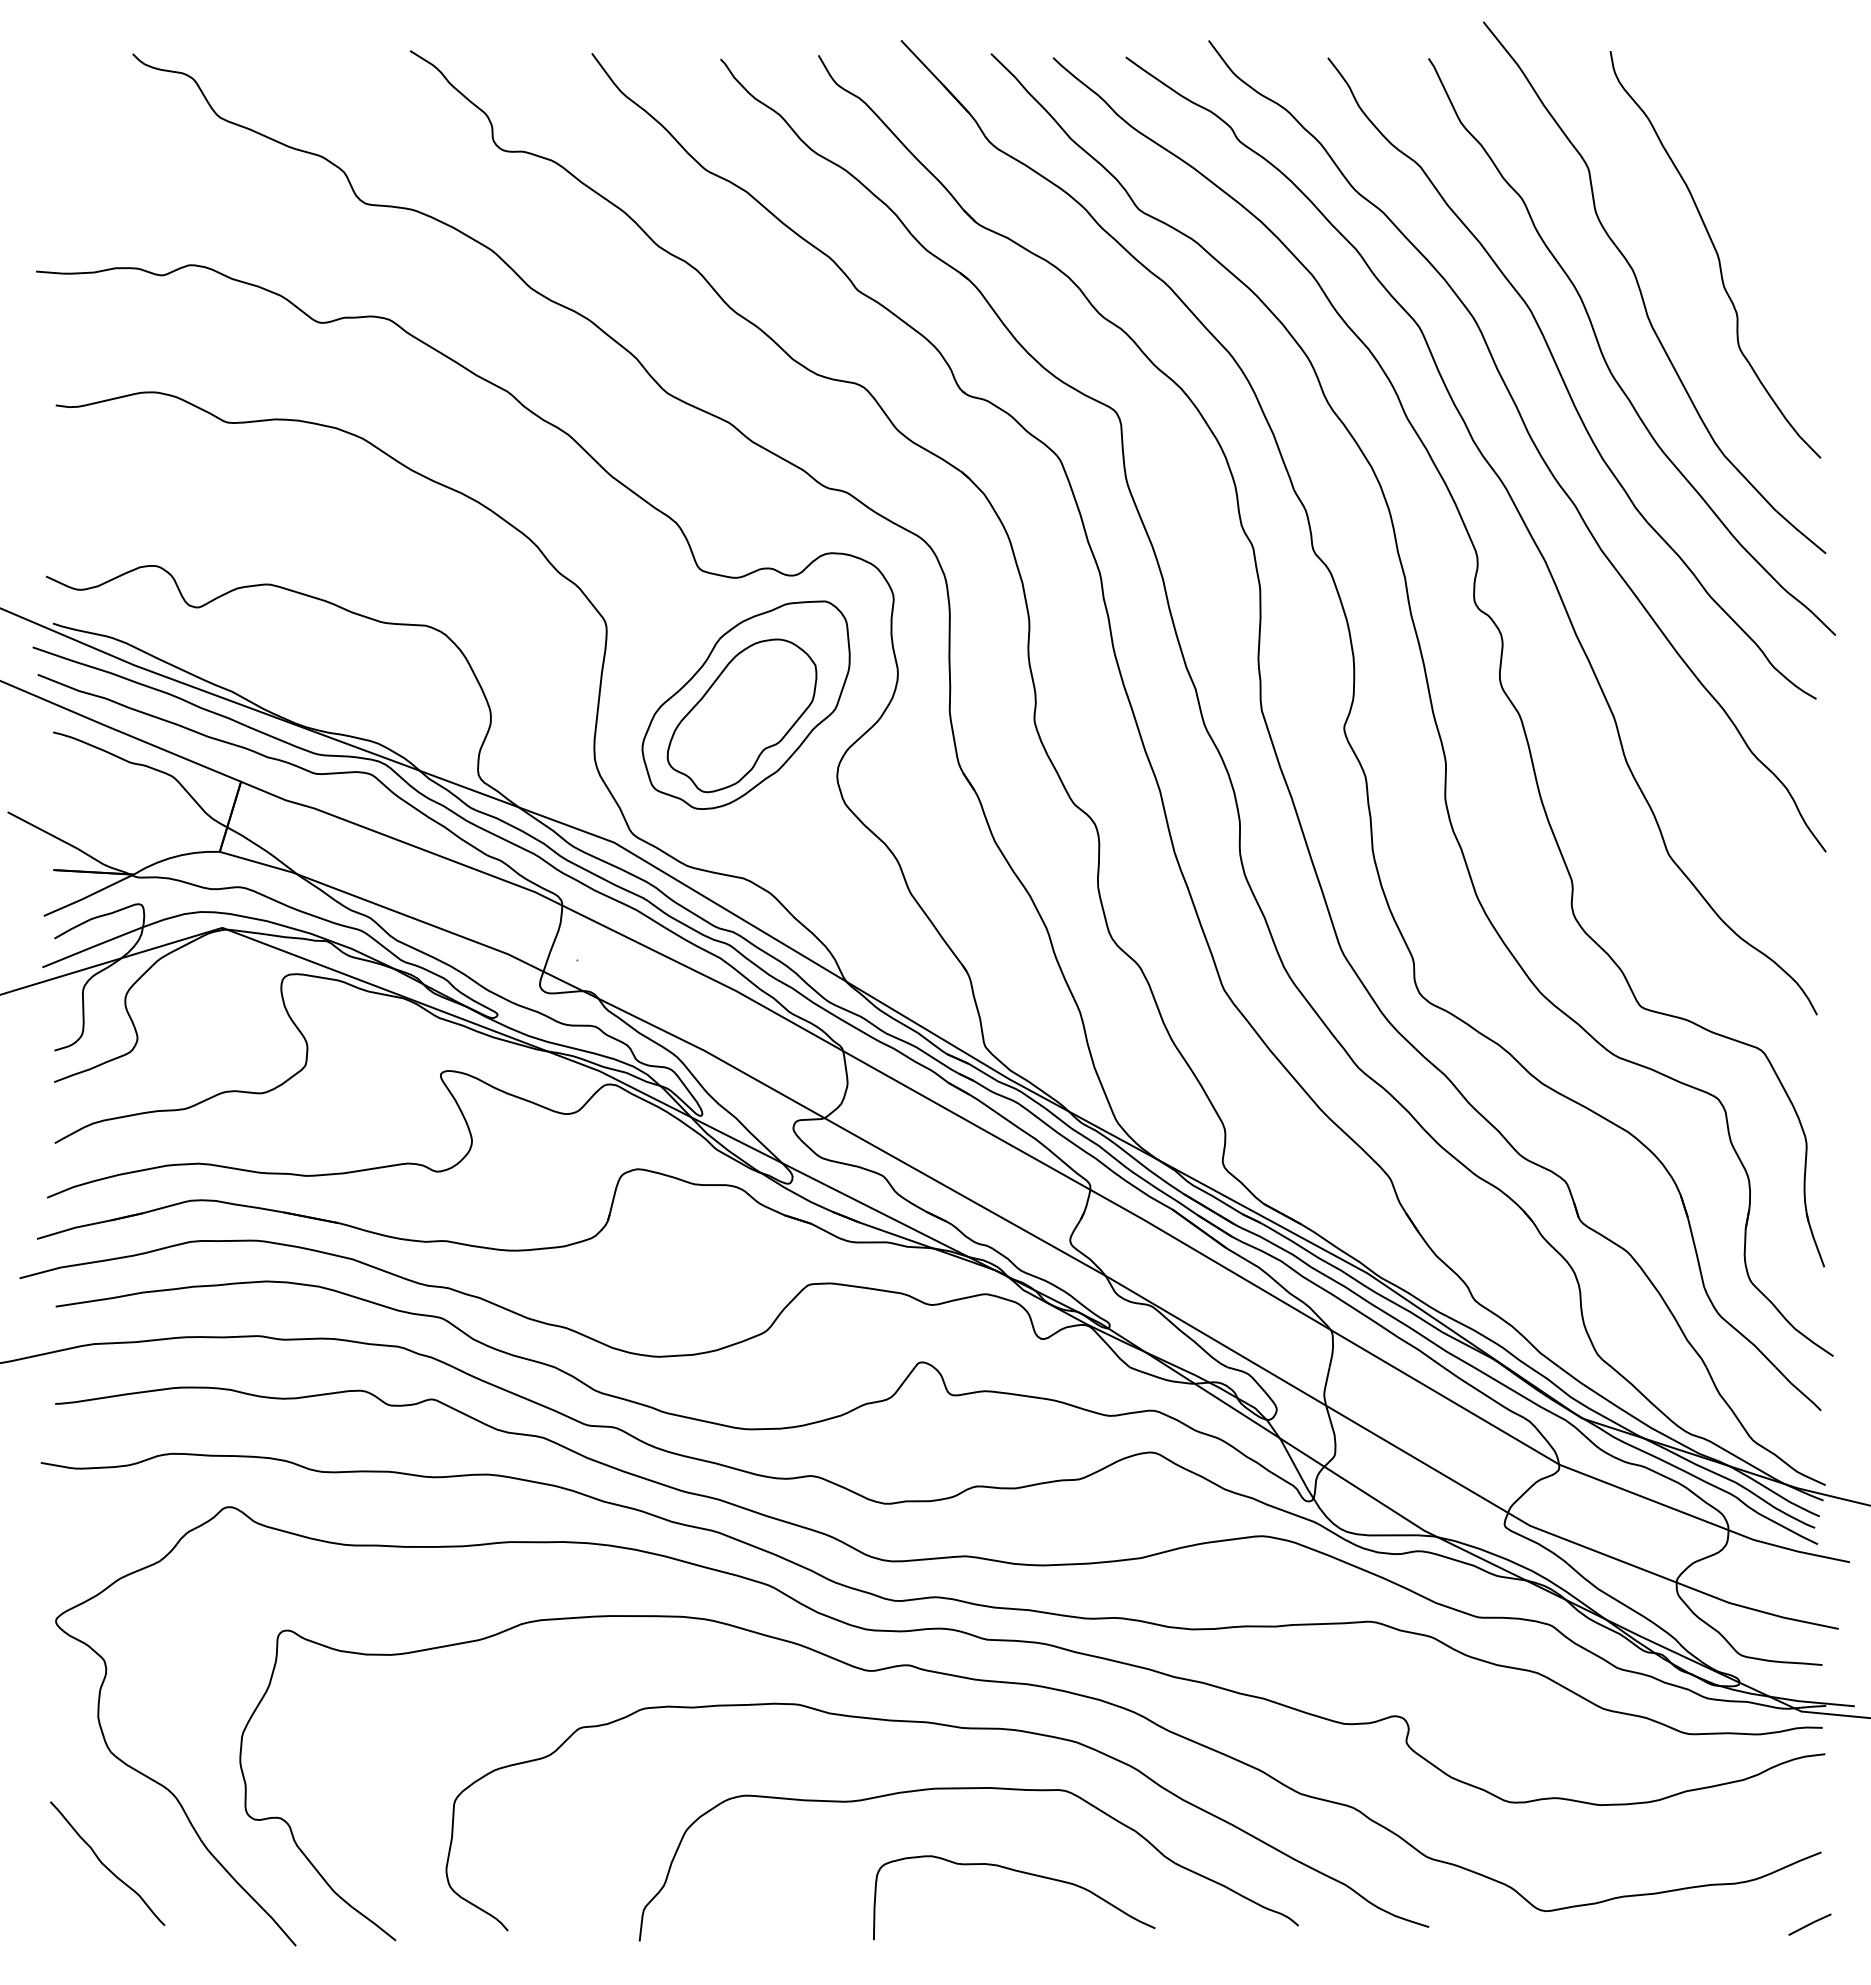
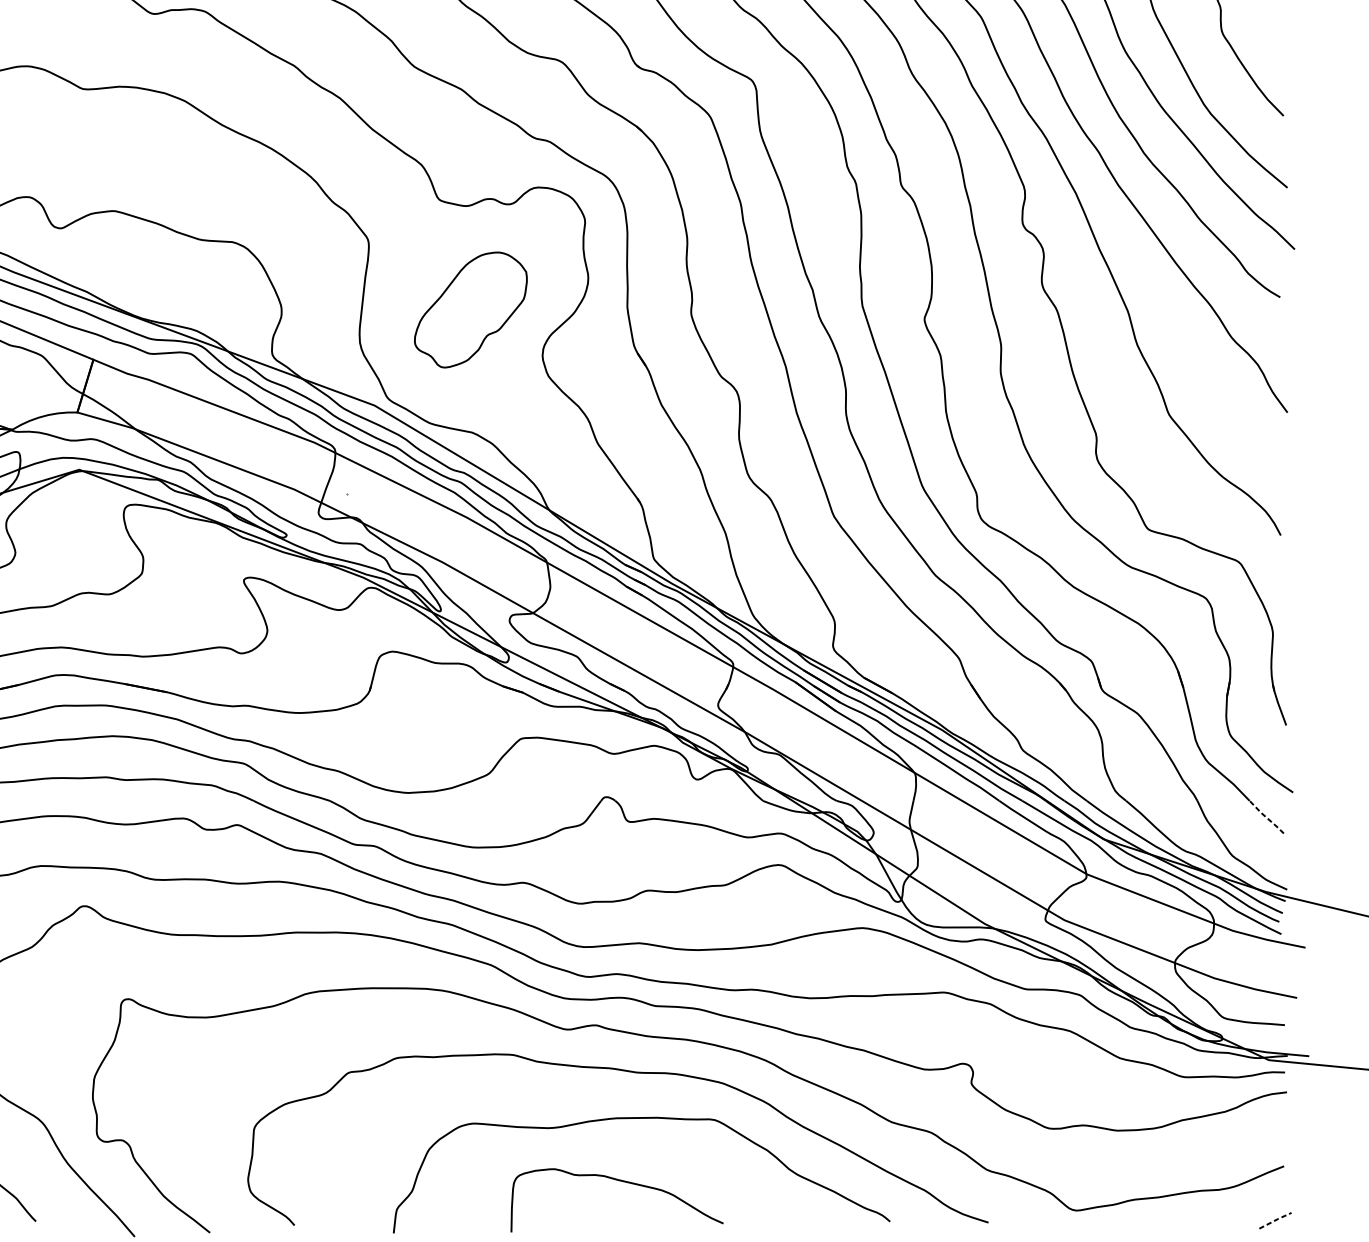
part: (745, 704) -> (473, 301), removed
line: (1797, 1389) -> (1266, 817), solid -> dashed
curve: (1022, 1873) -> (623, 1182), moved
line: (1810, 1924) -> (1275, 1220), solid -> dashed

